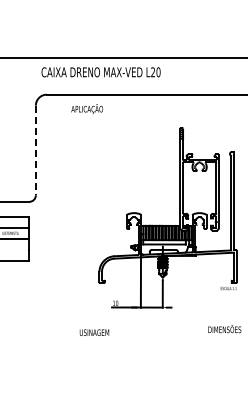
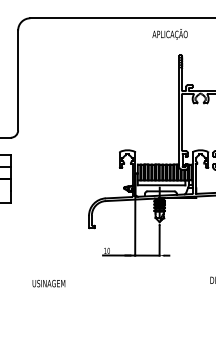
text: (87, 109) -> (170, 34), moved
line: (35, 150) -> (17, 80), dashed -> solid
text: (94, 332) -> (48, 283), moved

